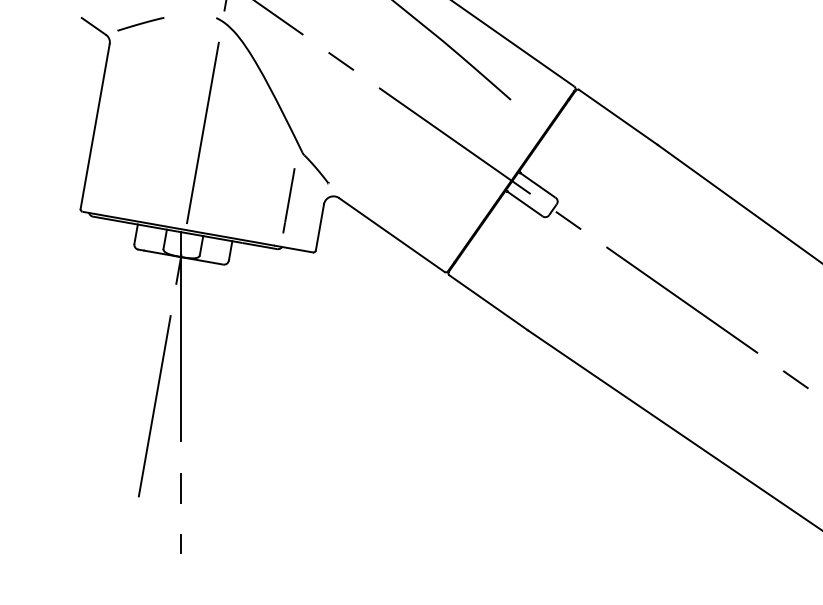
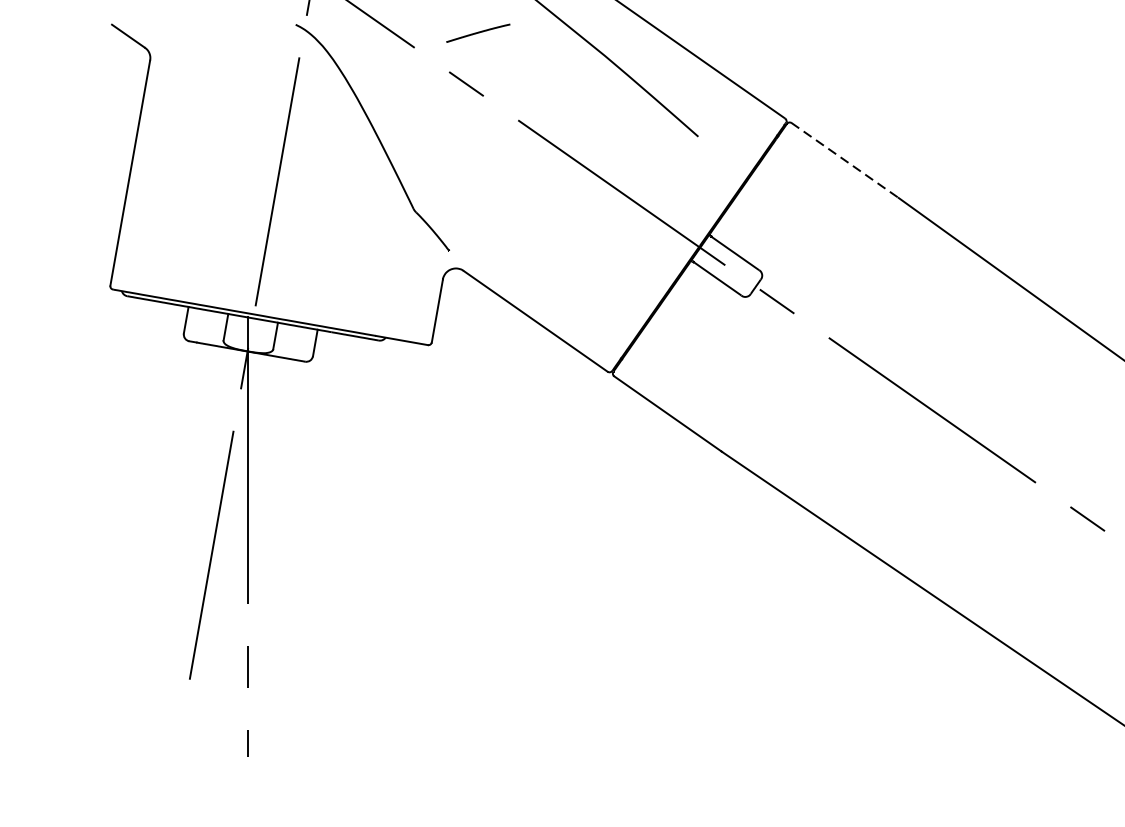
line: (140, 24) -> (477, 33), moved
line: (618, 117) -> (845, 160), solid -> dashed
line: (288, 200) -> (394, 274), removed

